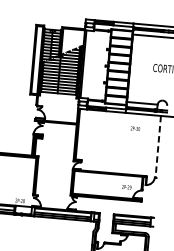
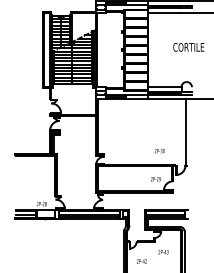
text: (135, 129) -> (159, 151), moved
line: (158, 146) -> (186, 132), dashed -> solid

